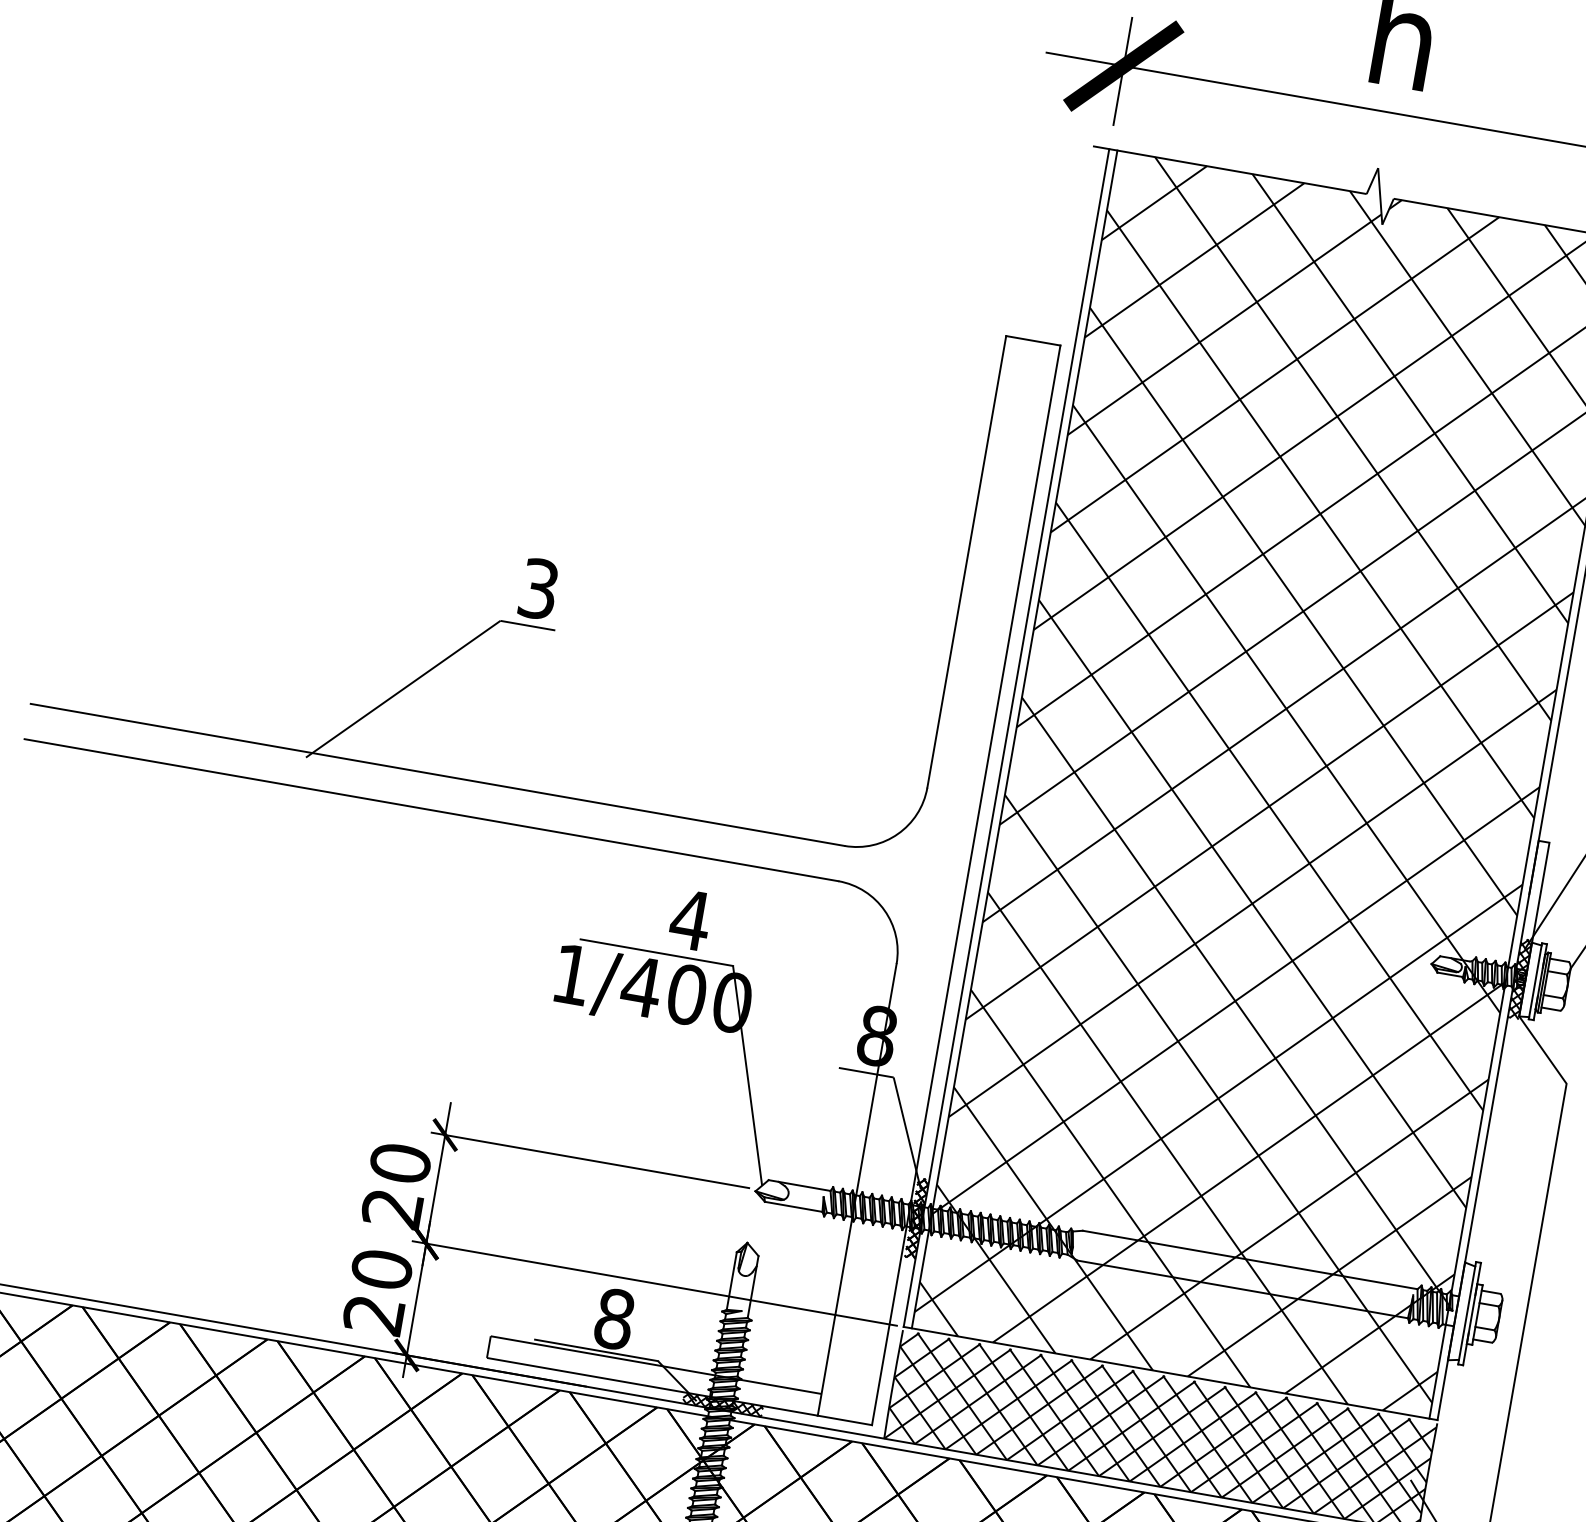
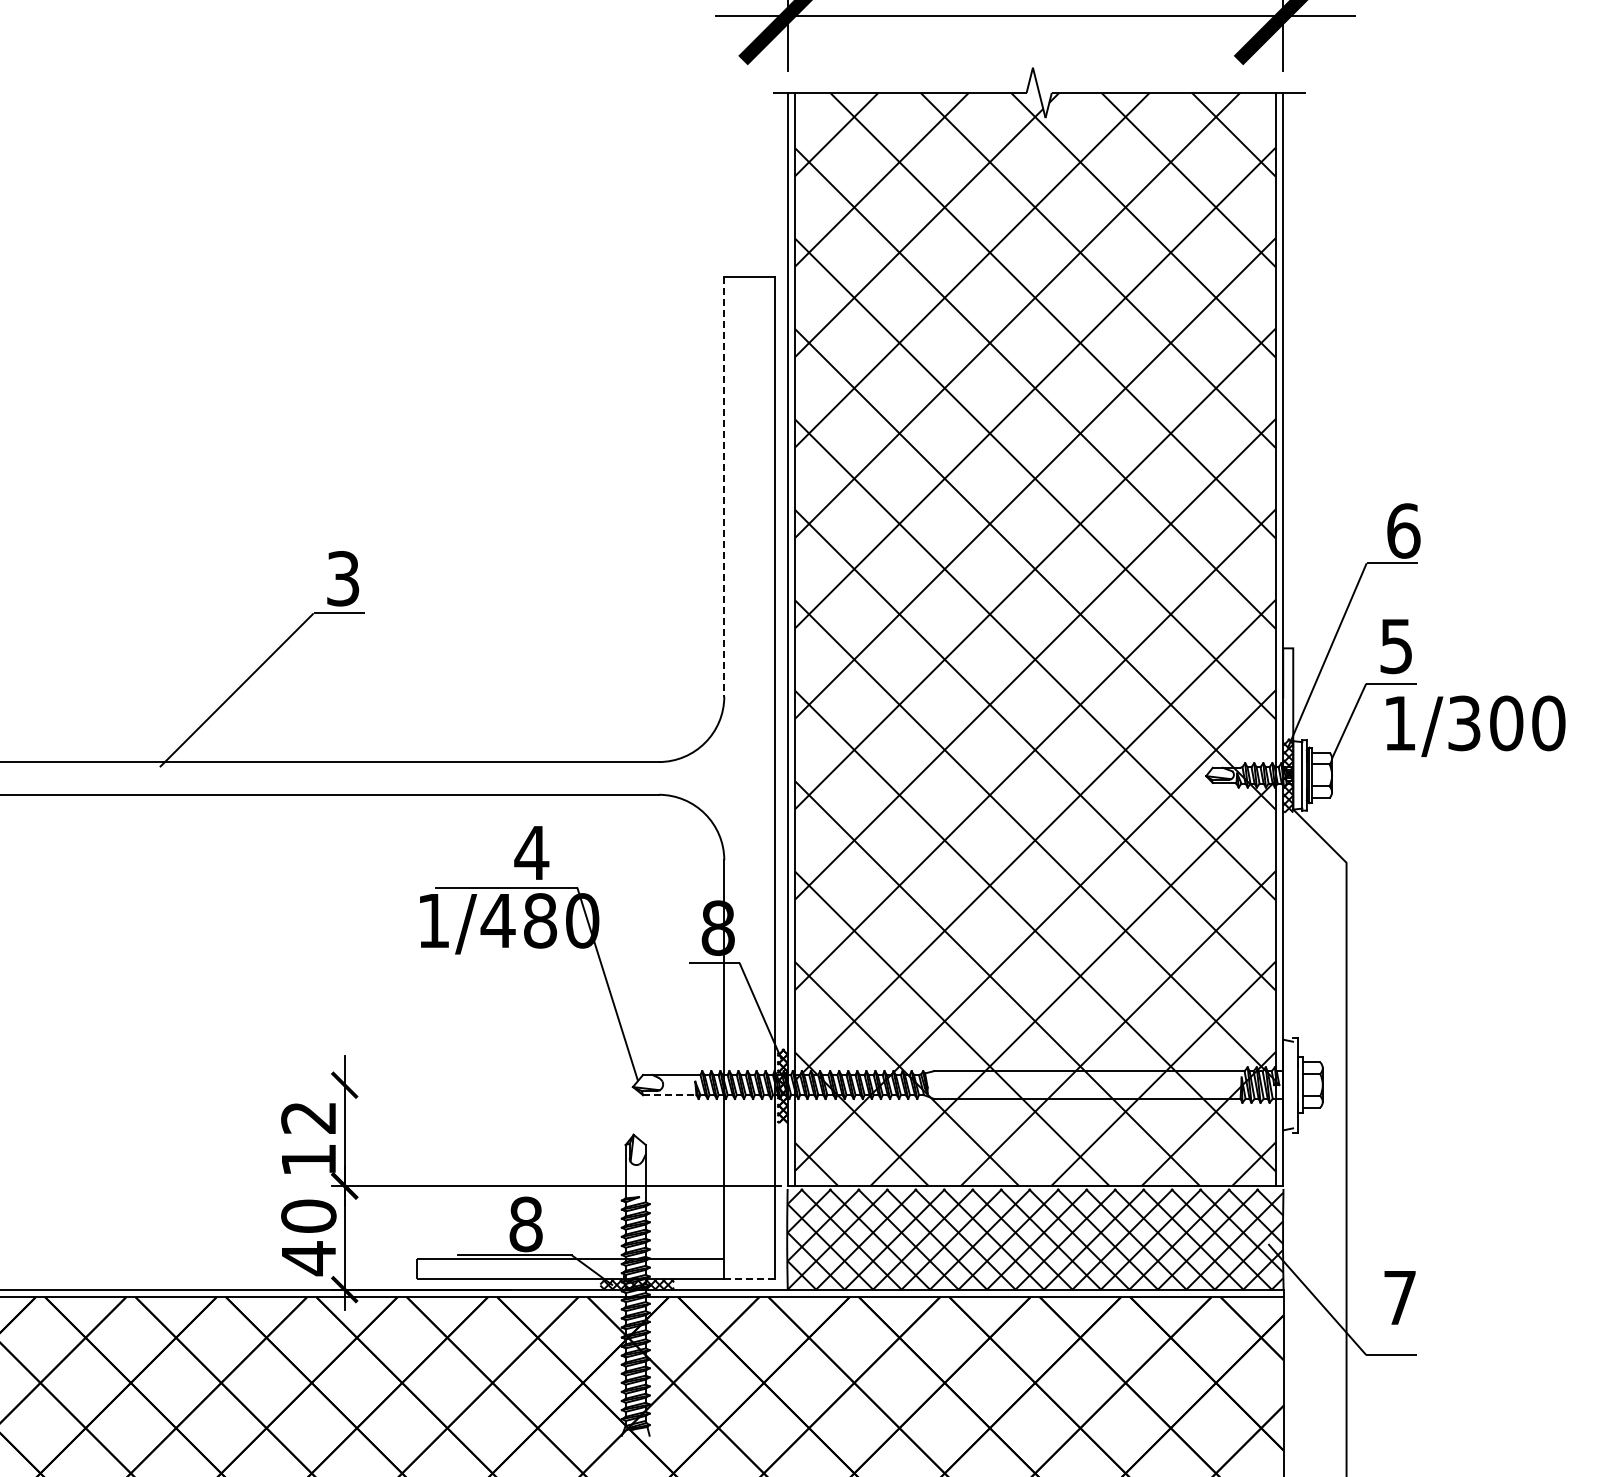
line: (966, 562) -> (724, 487), solid -> dashed
text: (687, 994) -> (540, 920), 1/400 -> 1/480
line: (590, 1160) -> (479, 1085), removed
text: (396, 1185) -> (308, 1138), 20 -> 12
line: (793, 1207) -> (669, 1095), solid -> dashed
line: (1467, 1312) -> (1293, 1084), removed
text: (373, 1314) -> (308, 1258), 20 -> 40
line: (844, 1420) -> (749, 1279), solid -> dashed

